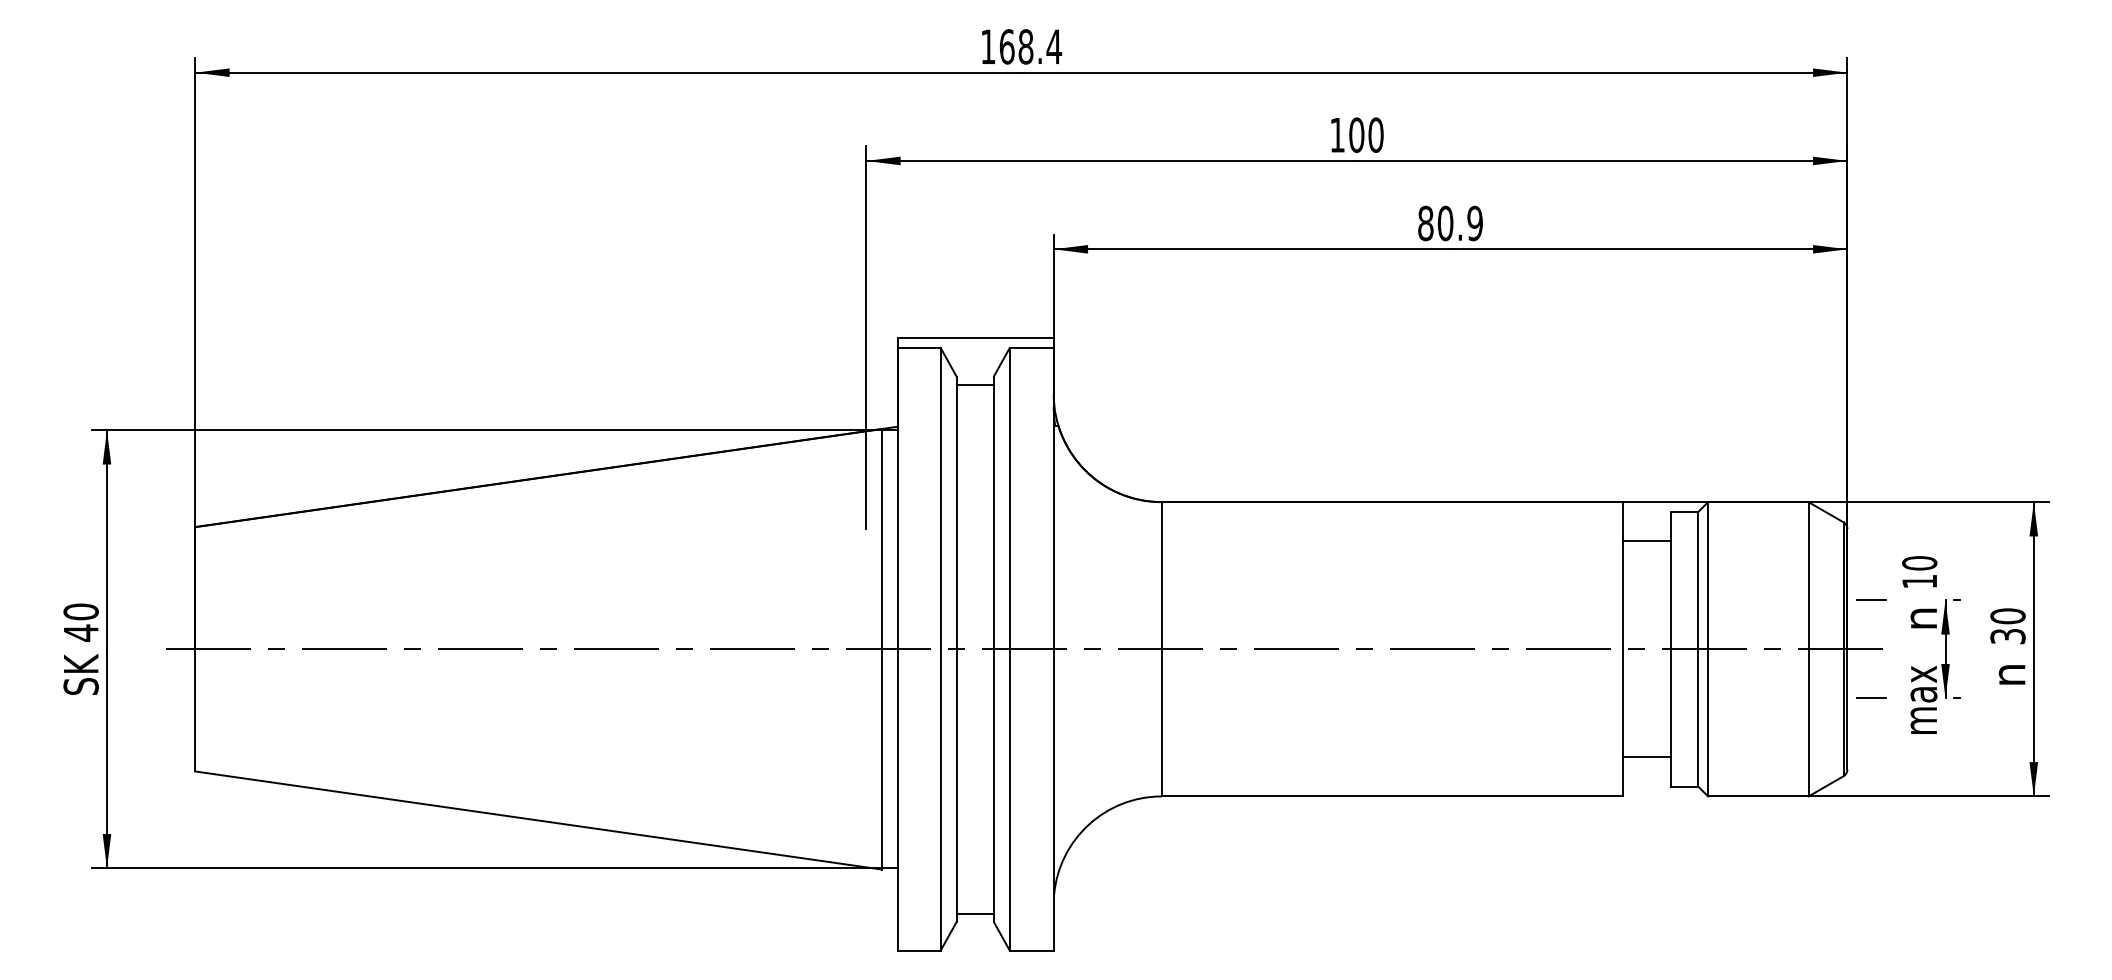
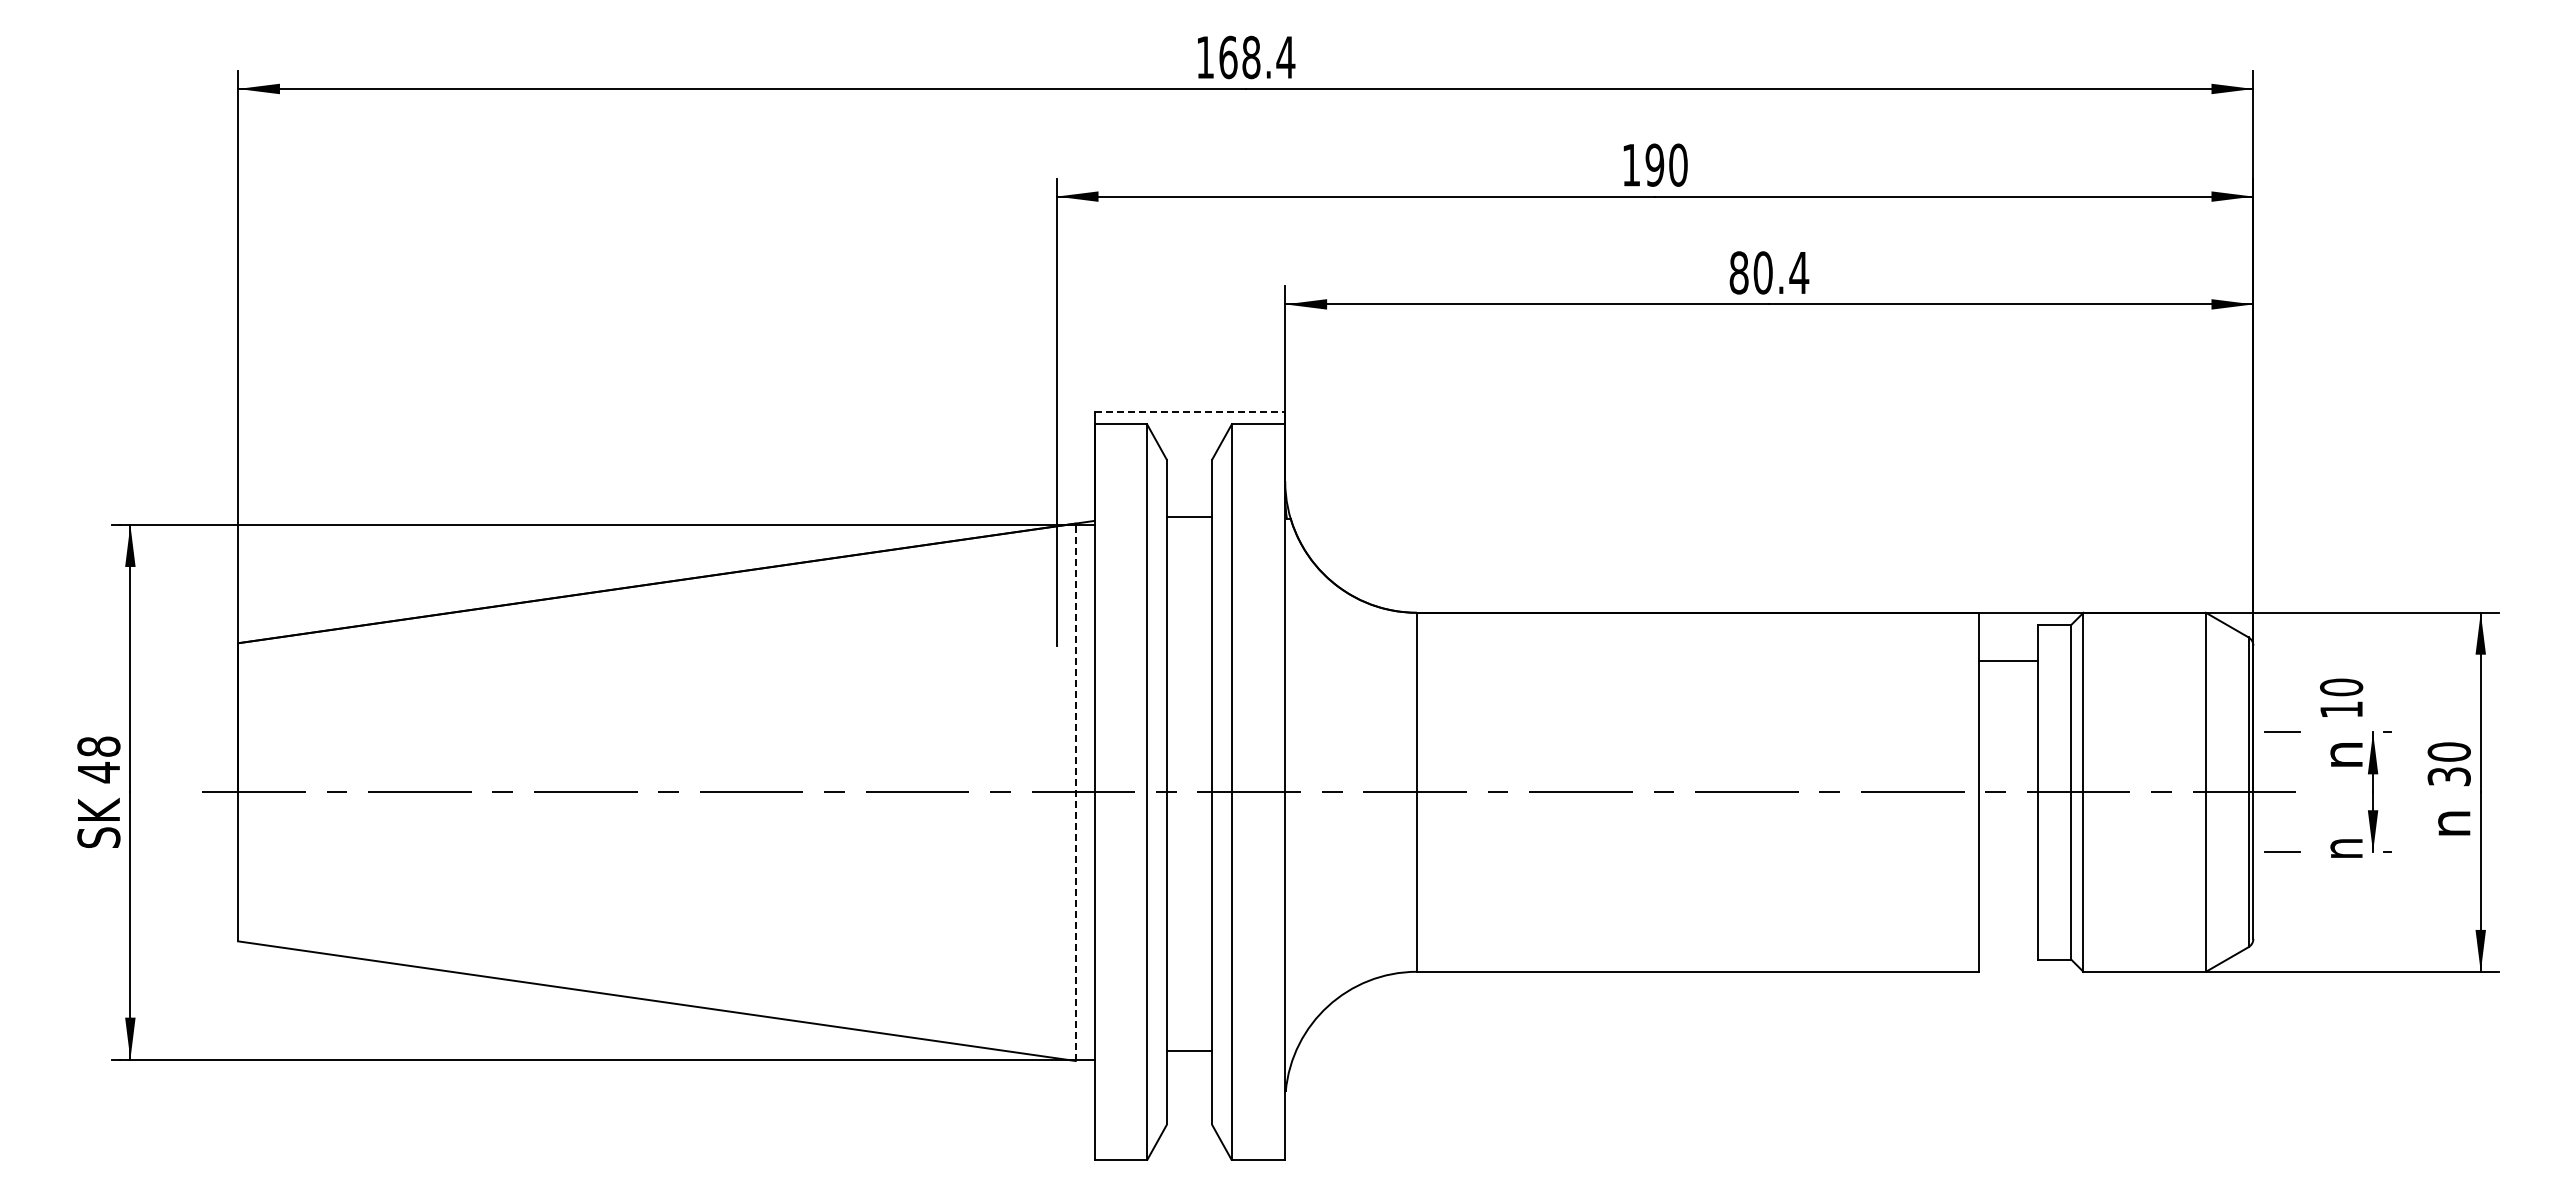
text: (1356, 134) -> (1654, 164), 100 -> 190
text: (1475, 223) -> (1799, 272), 80.9 -> 80.4
line: (976, 337) -> (1190, 412), solid -> dashed
line: (975, 384) -> (1189, 516), moved
text: (80, 611) -> (98, 746), 40 -> 48
line: (881, 649) -> (1075, 792), solid -> dashed
text: (1923, 699) -> (2346, 853), max -> n
line: (1646, 756) -> (2008, 923), removed
line: (975, 913) -> (1189, 1050), moved

